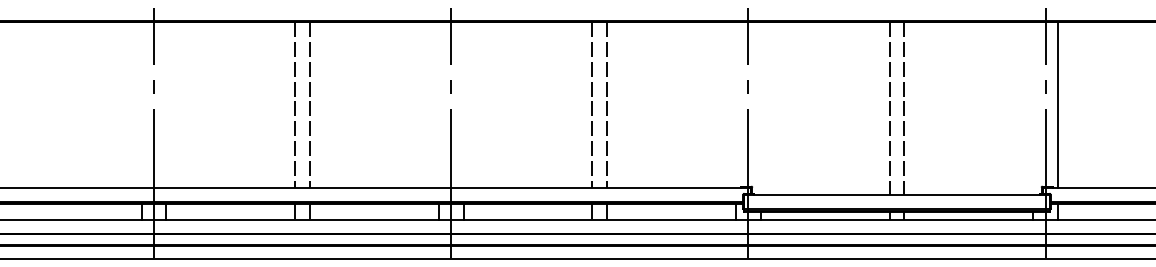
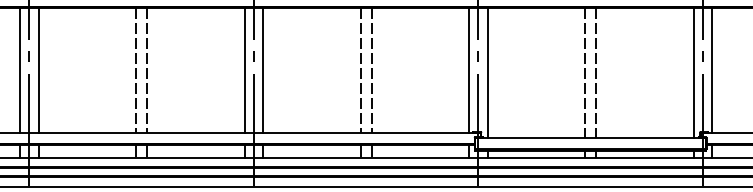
line: (141, 104) -> (19, 69), added
line: (166, 104) -> (38, 69), added
line: (438, 104) -> (244, 69), added
line: (463, 104) -> (263, 69), added
line: (736, 104) -> (469, 69), added
line: (760, 108) -> (487, 72), added
line: (1033, 108) -> (693, 72), added

